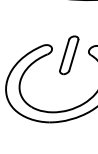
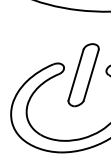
part: (69, 55) -> (84, 75), size x1.43

